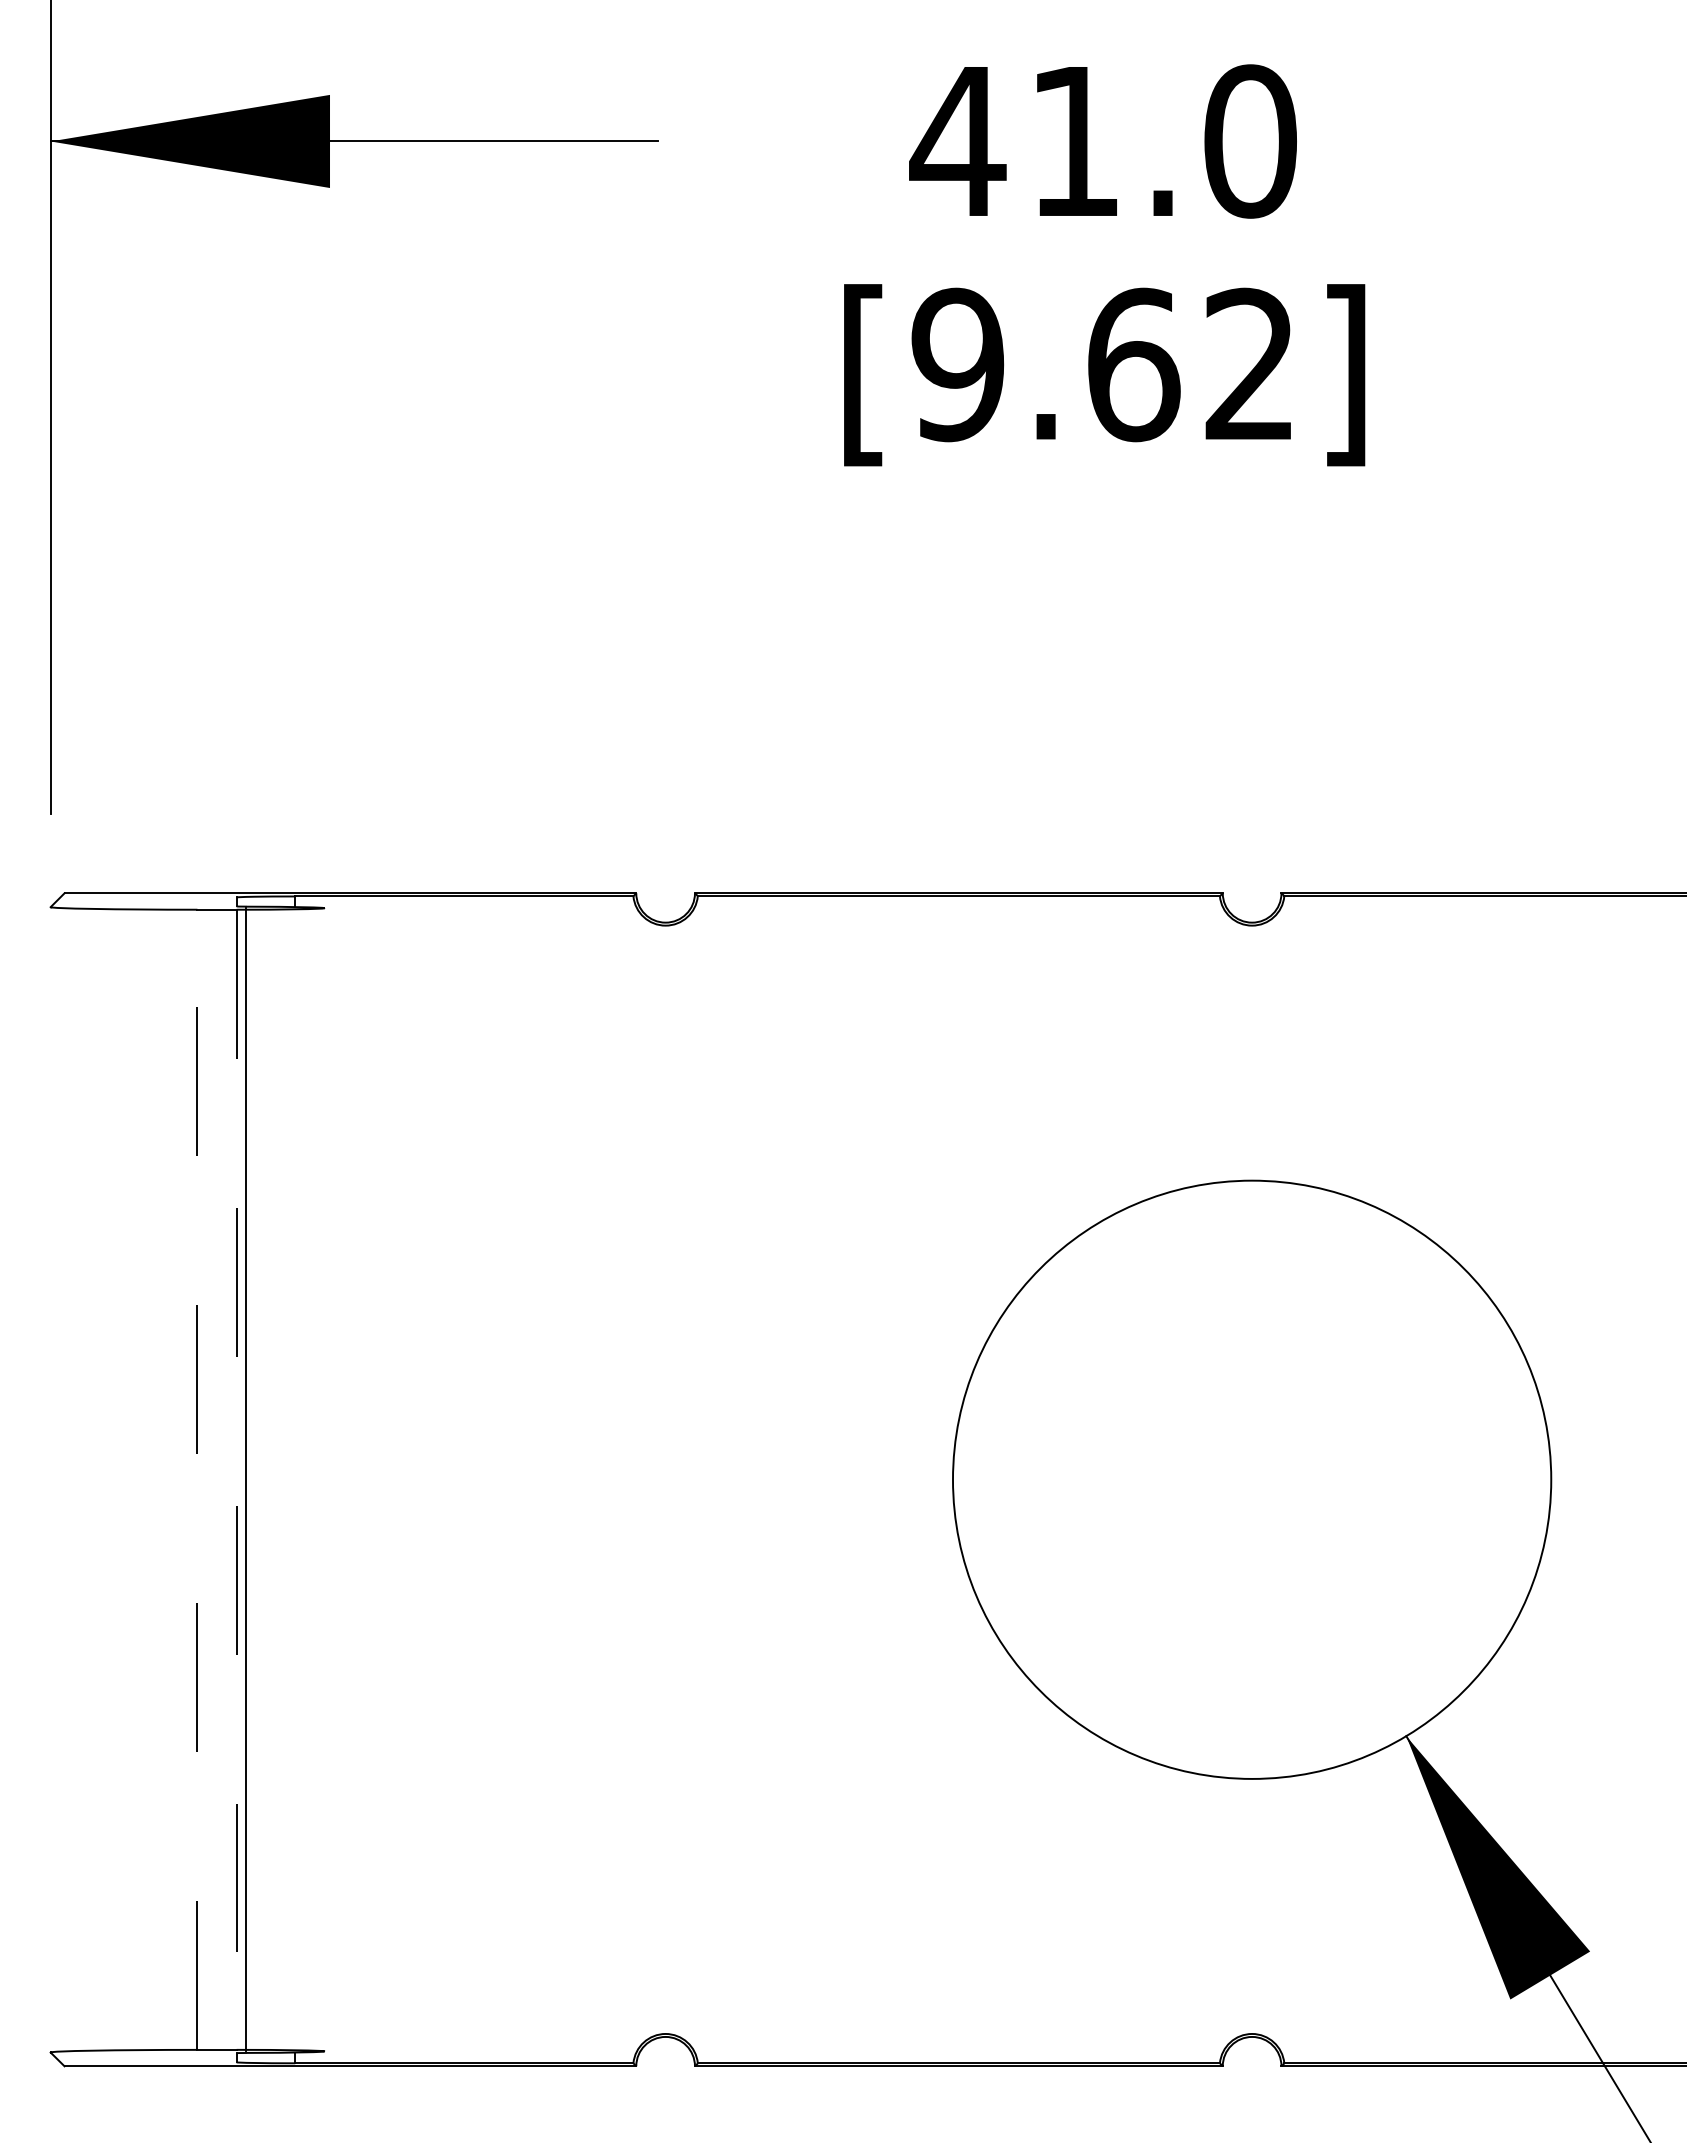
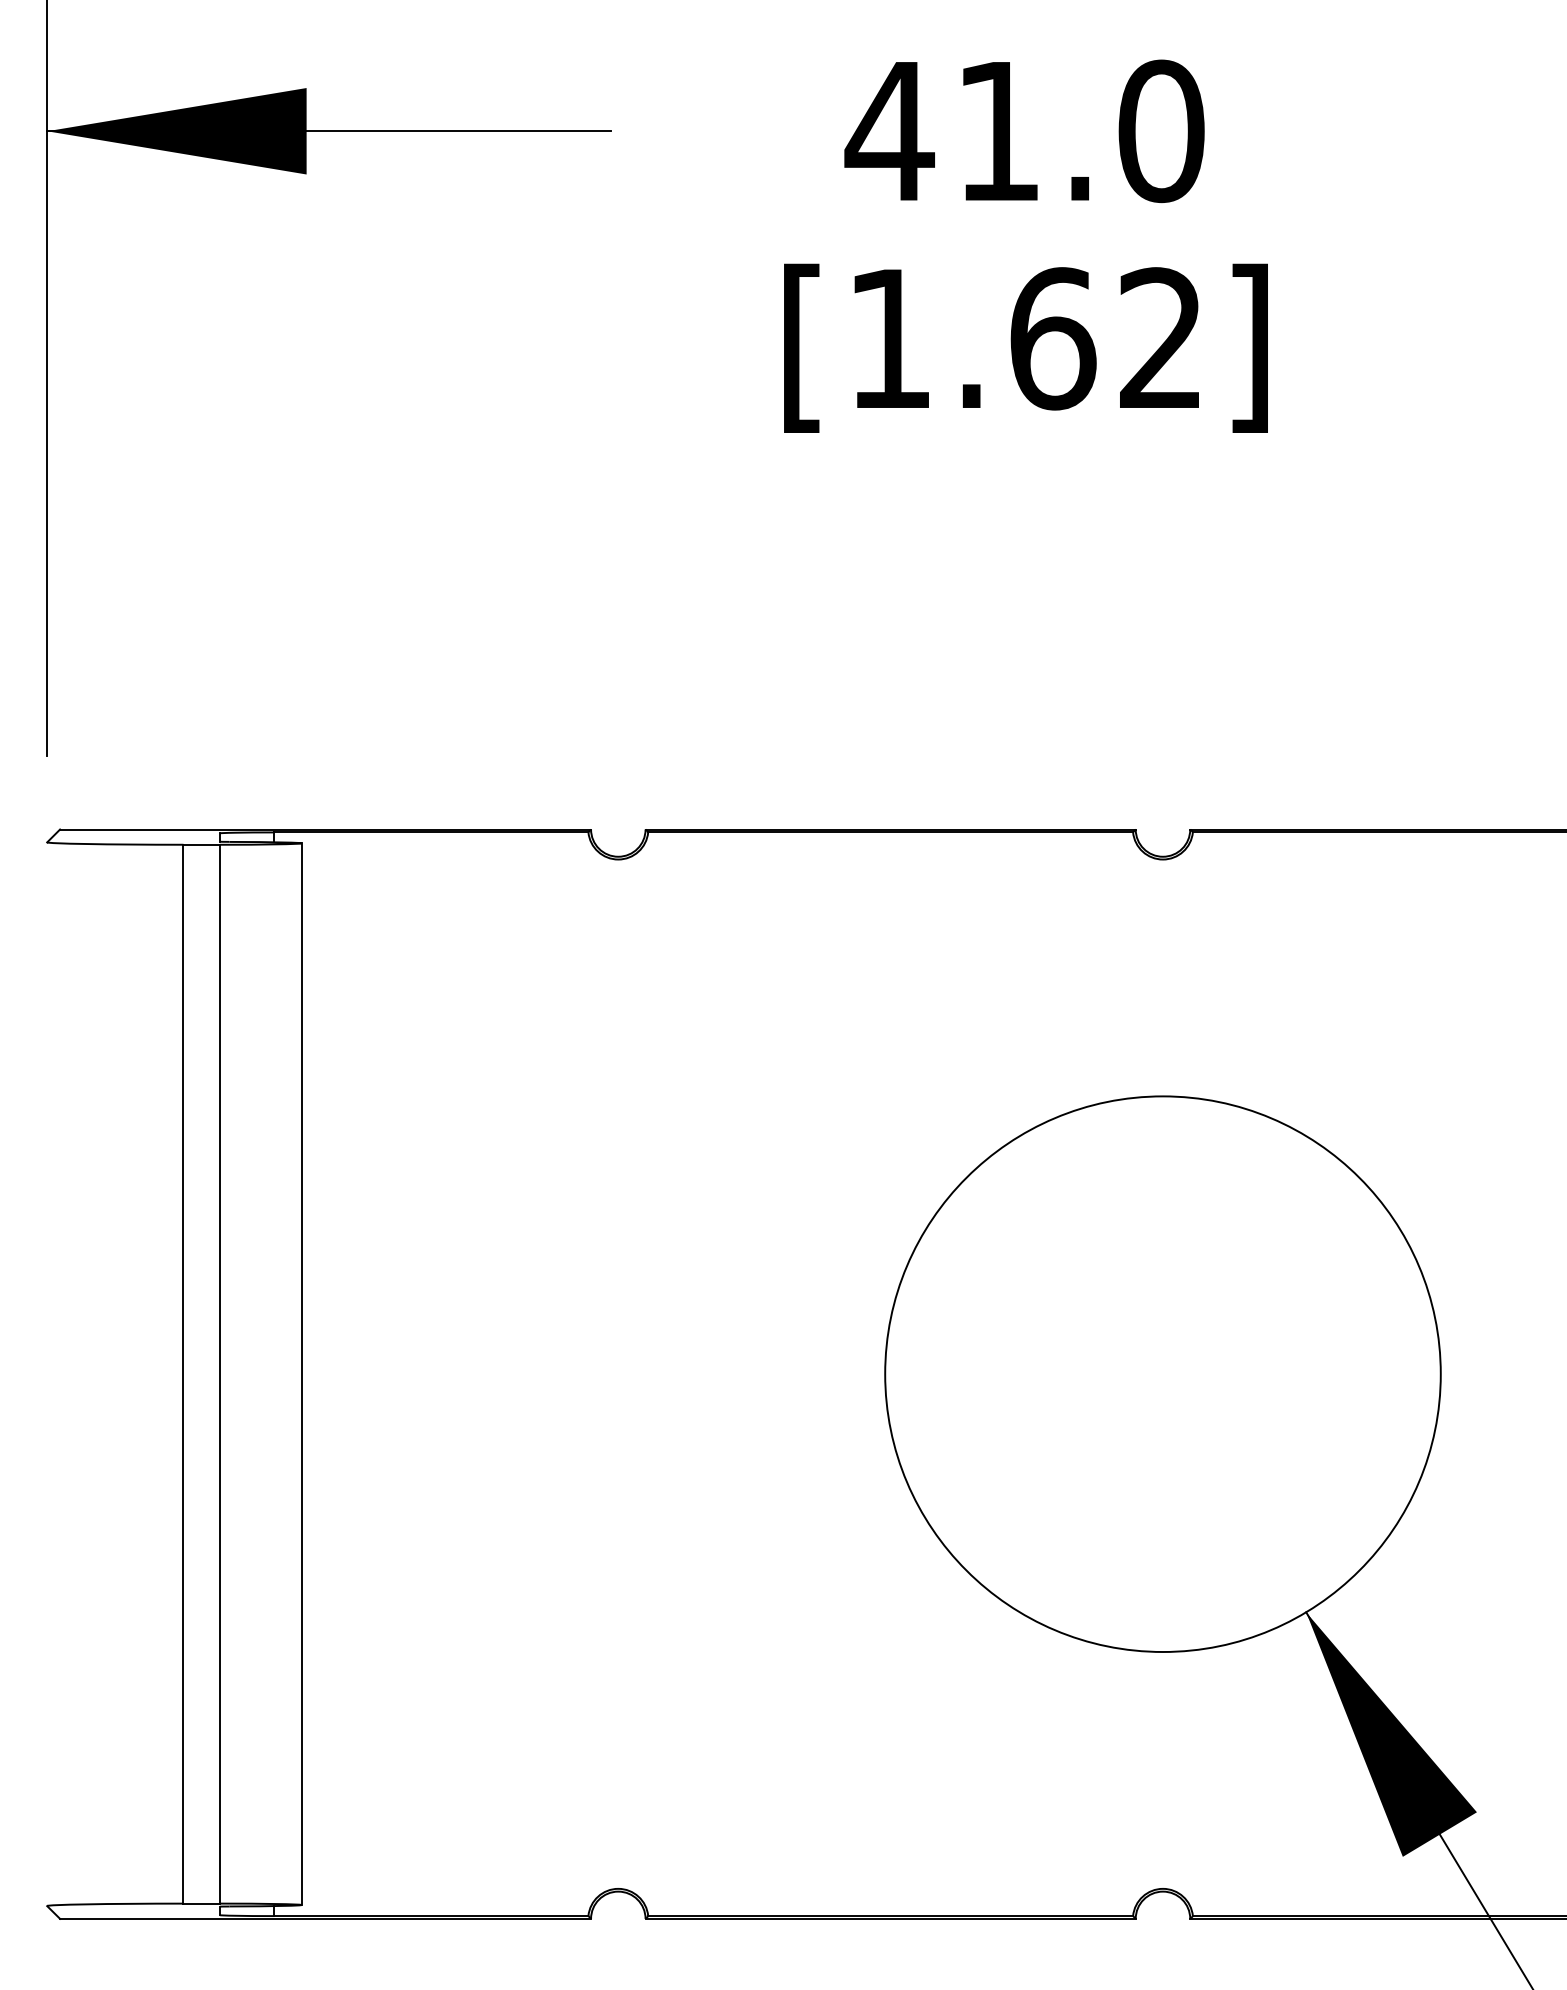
text: (957, 364) -> (889, 338), [9.62] -> [1.62]
line: (197, 1479) -> (183, 1373), dashed -> solid
line: (245, 1479) -> (301, 1373), moved
line: (236, 1480) -> (219, 1374), dashed -> solid

